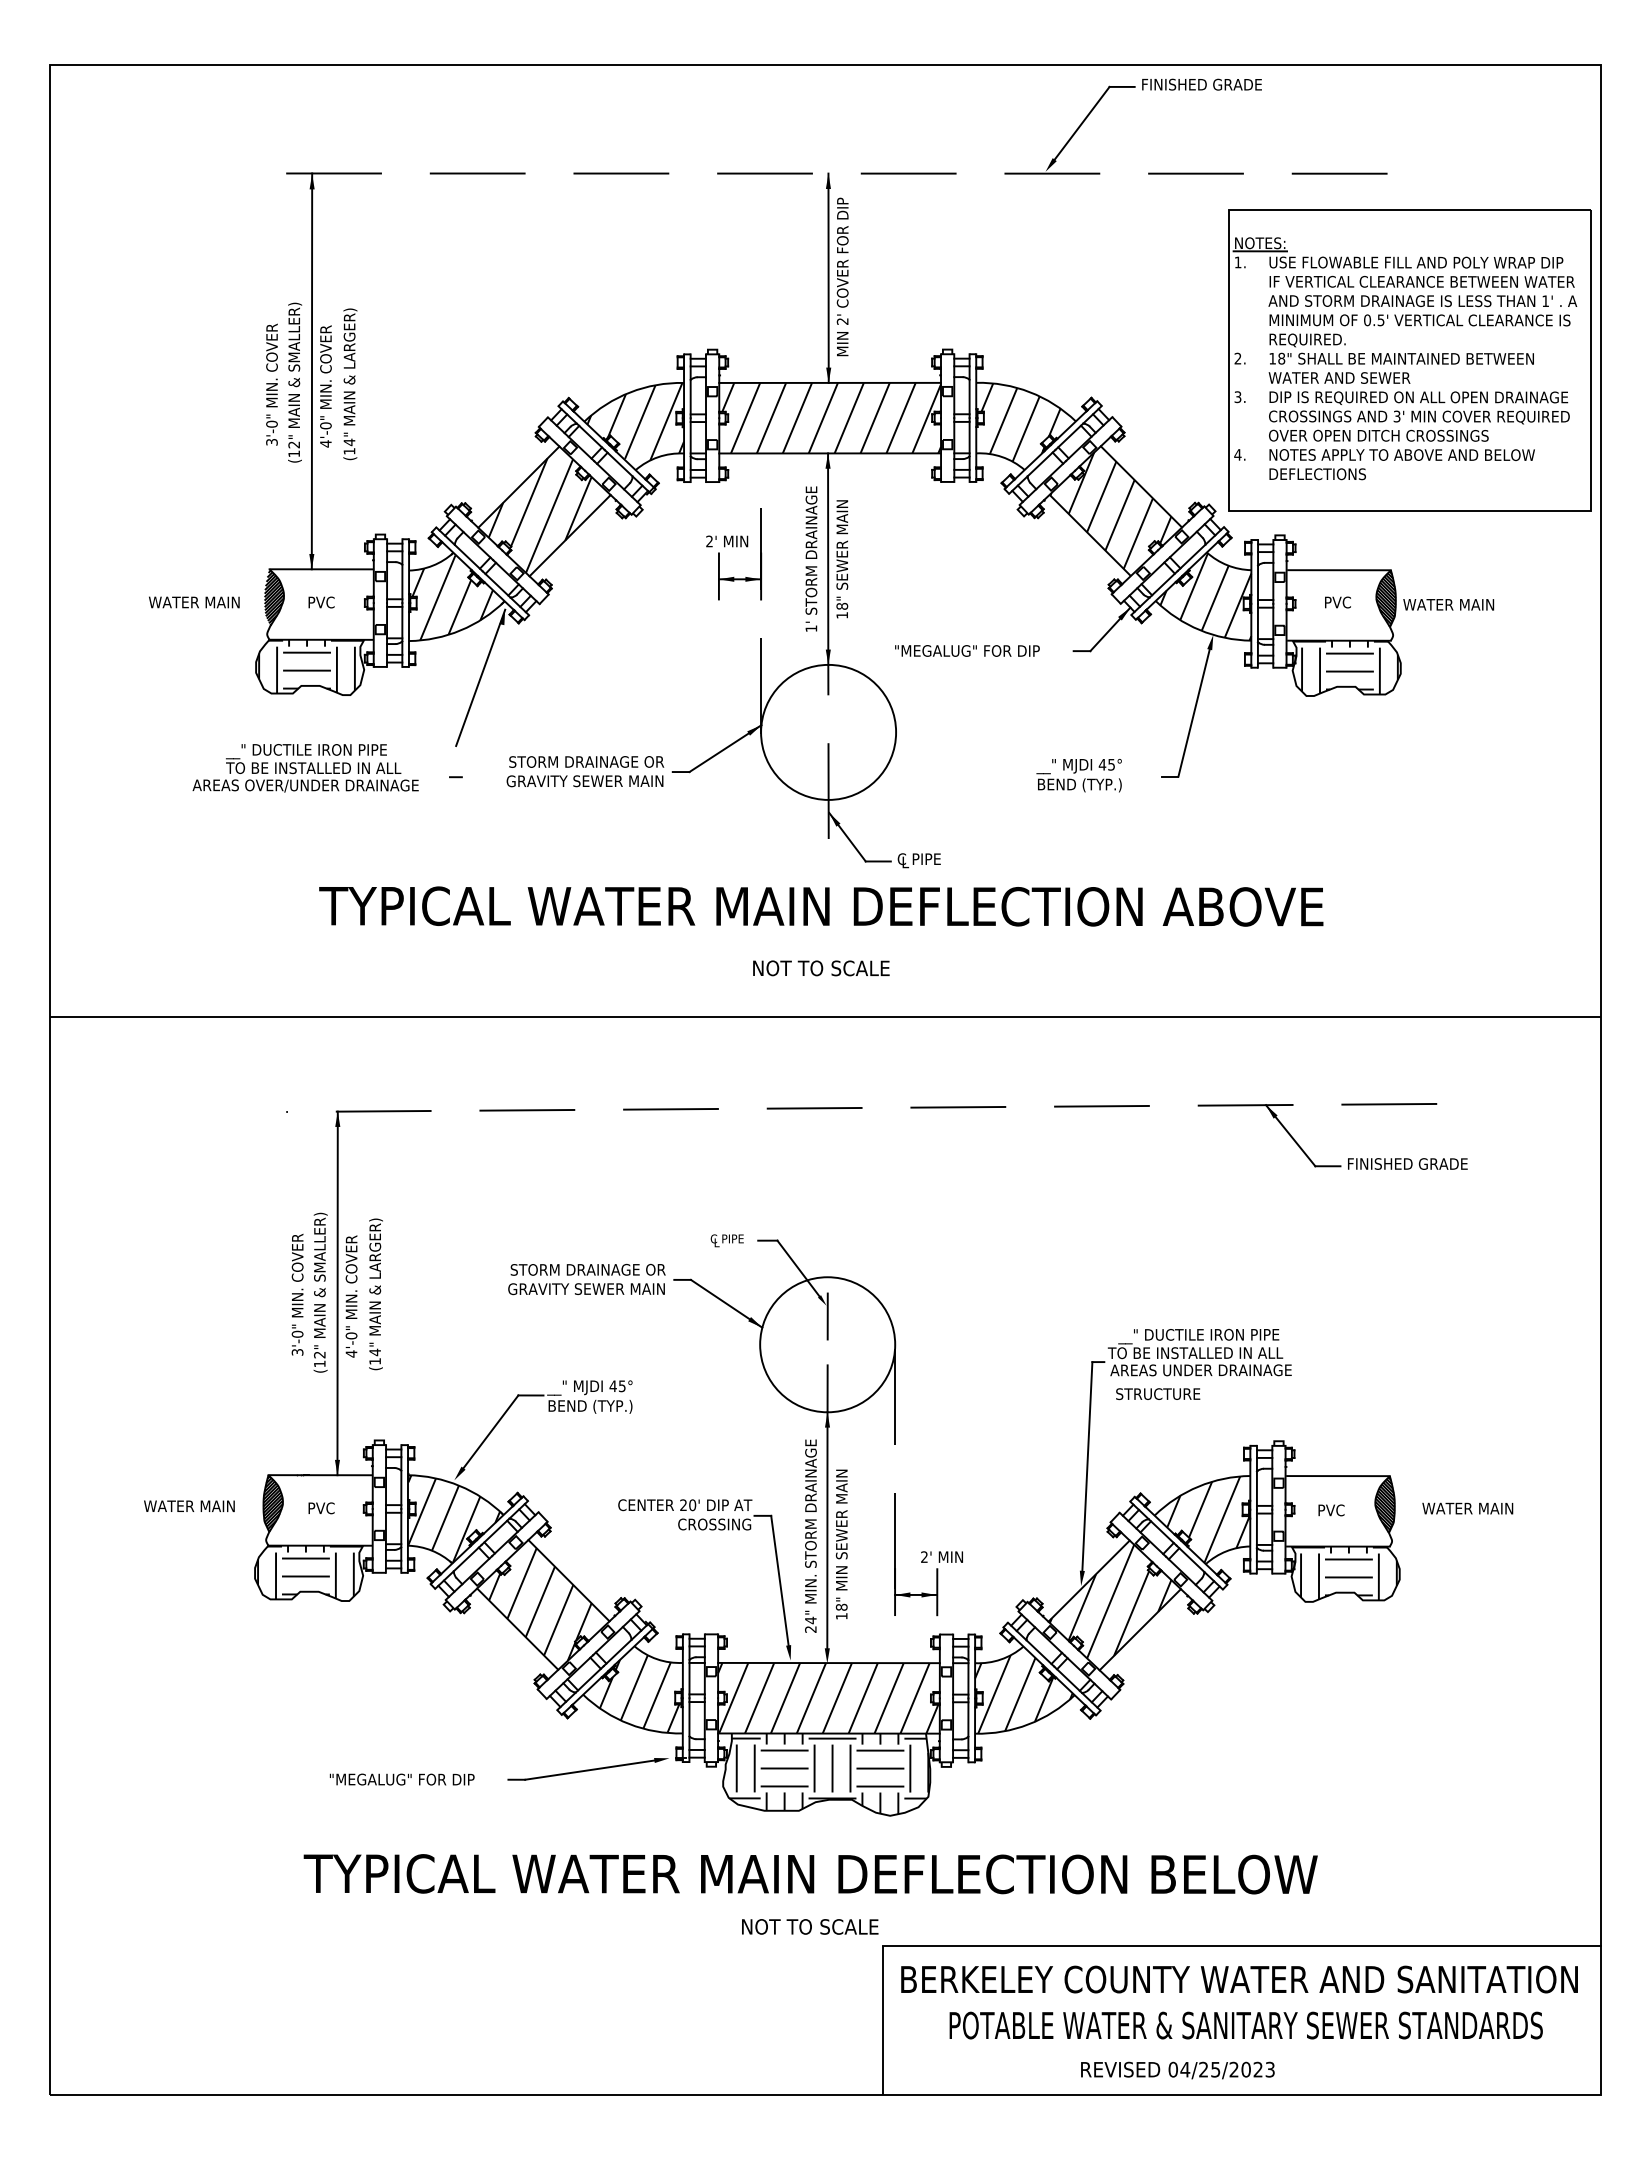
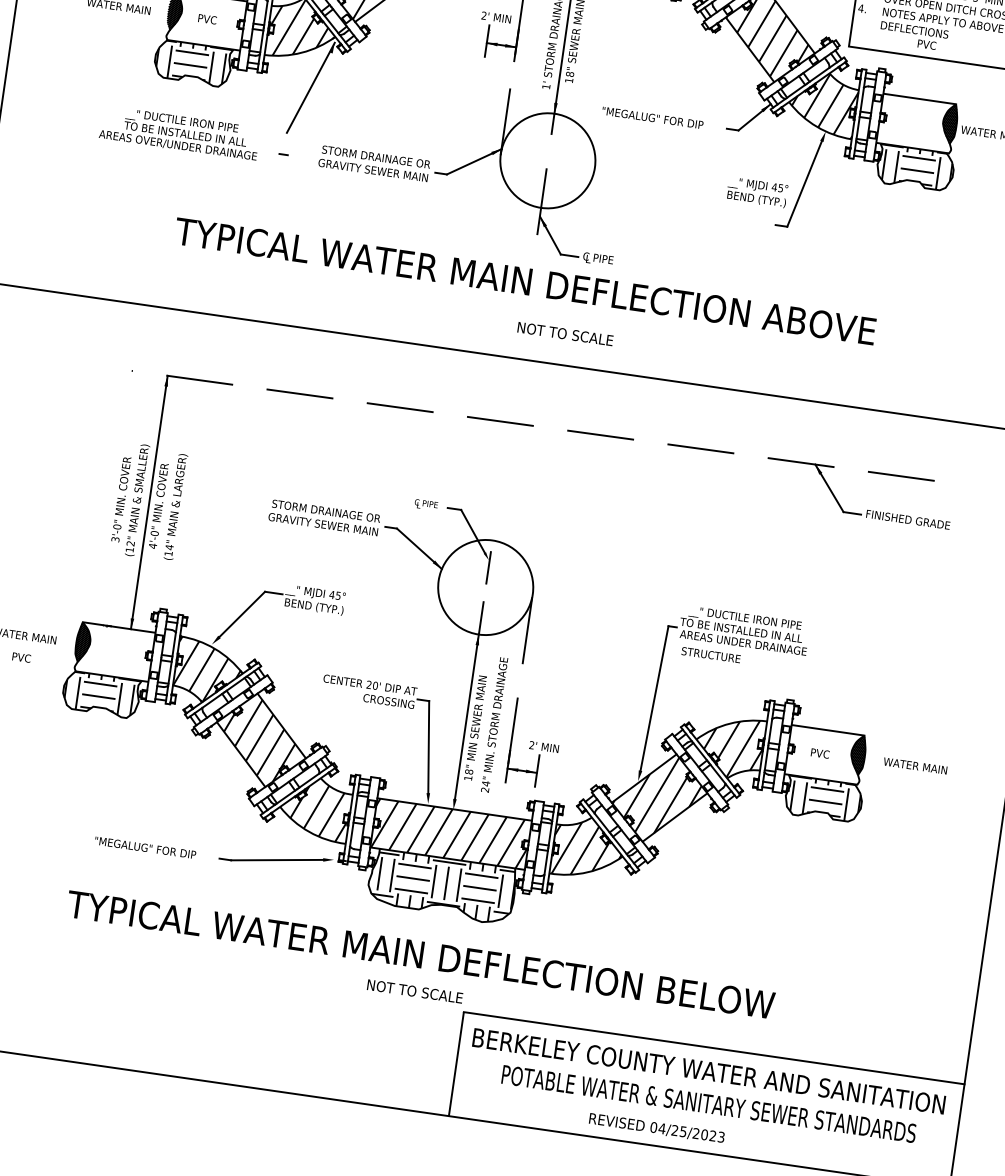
text: (1337, 602) -> (926, 44), moved
text: (1078, 775) -> (756, 192), moved
text: (821, 968) -> (565, 334), moved
text: (321, 1508) -> (21, 657), moved
text: (810, 1535) -> (494, 724), moved

